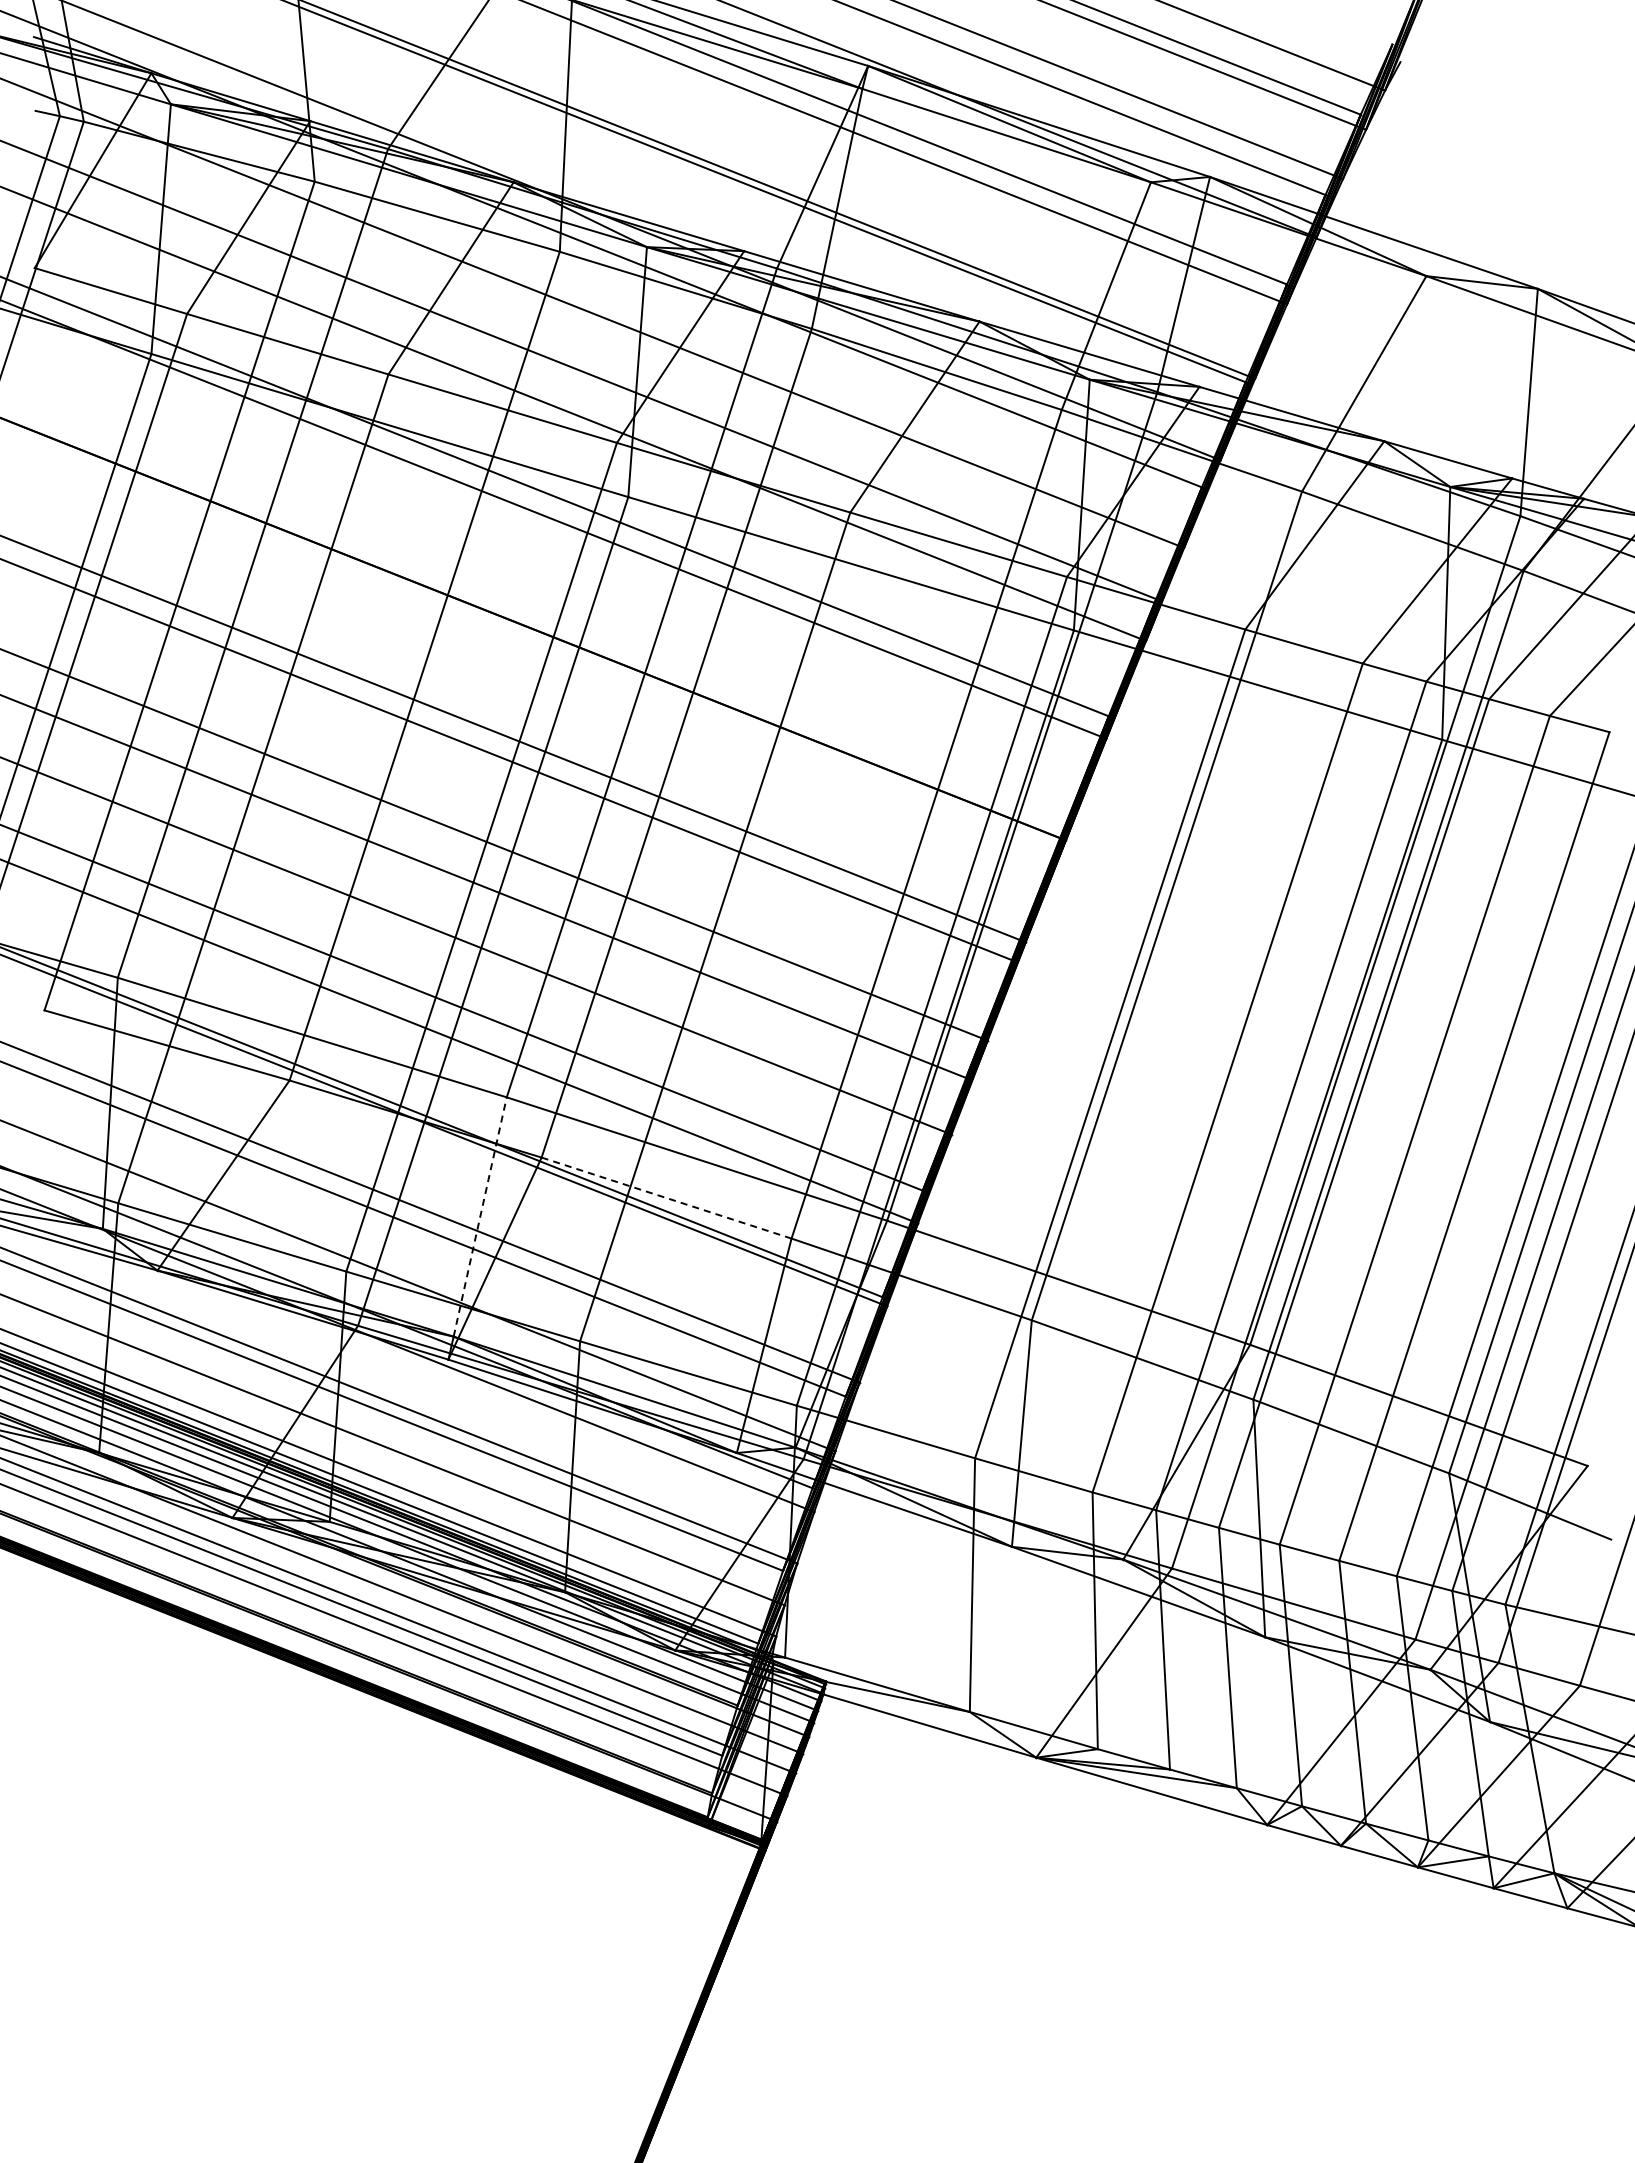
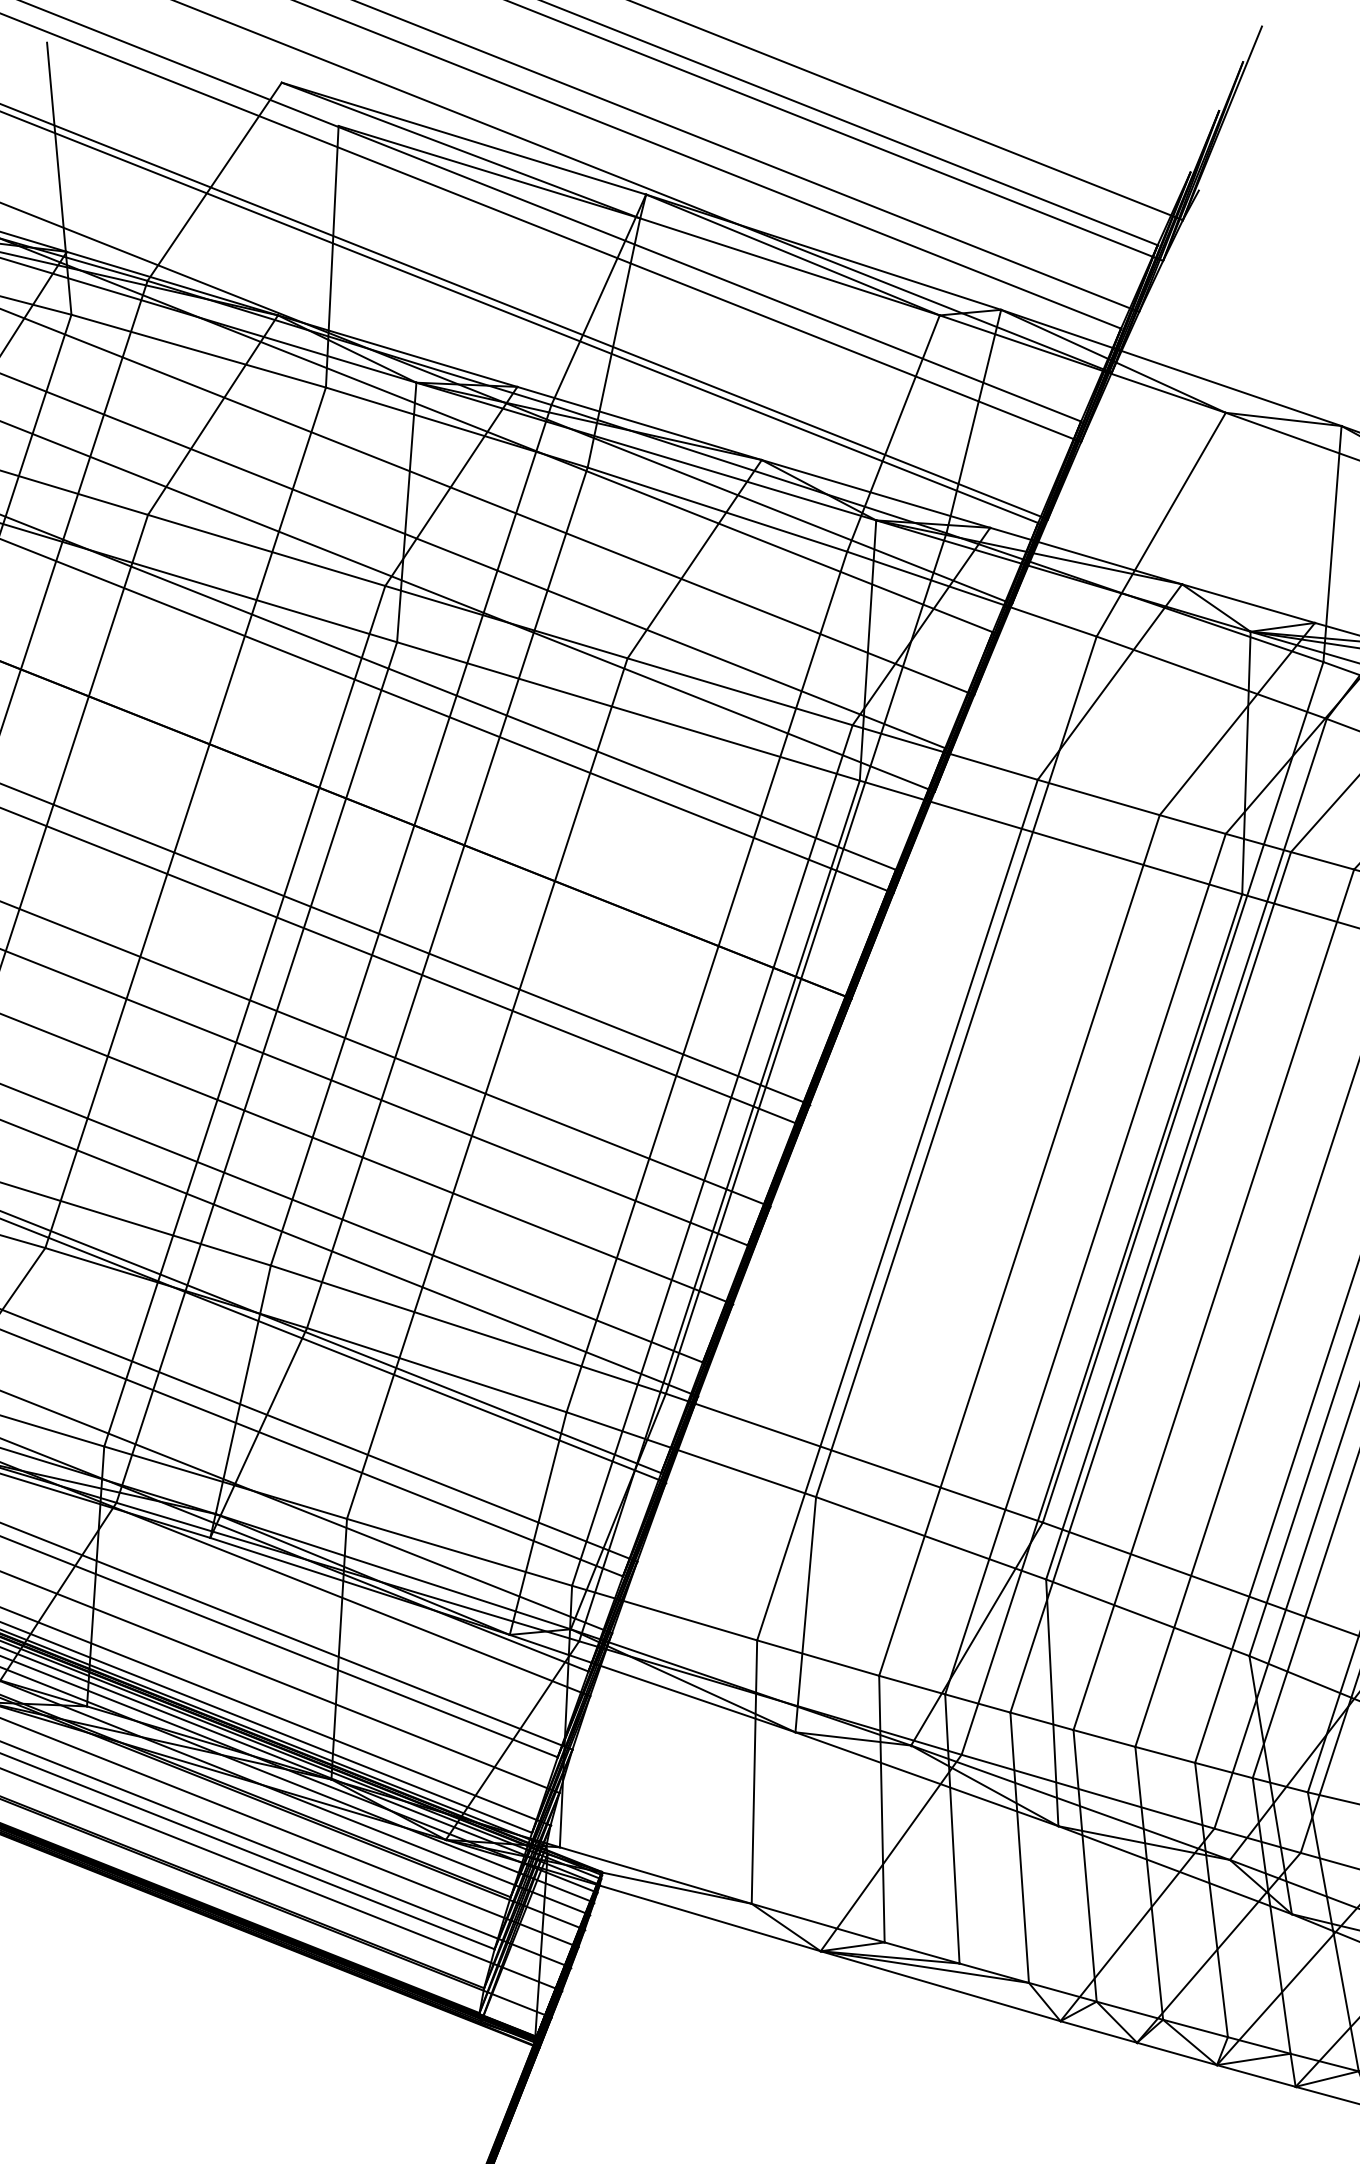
line: (667, 1198) -> (437, 1370), dashed -> solid
line: (480, 1216) -> (243, 1389), dashed -> solid

